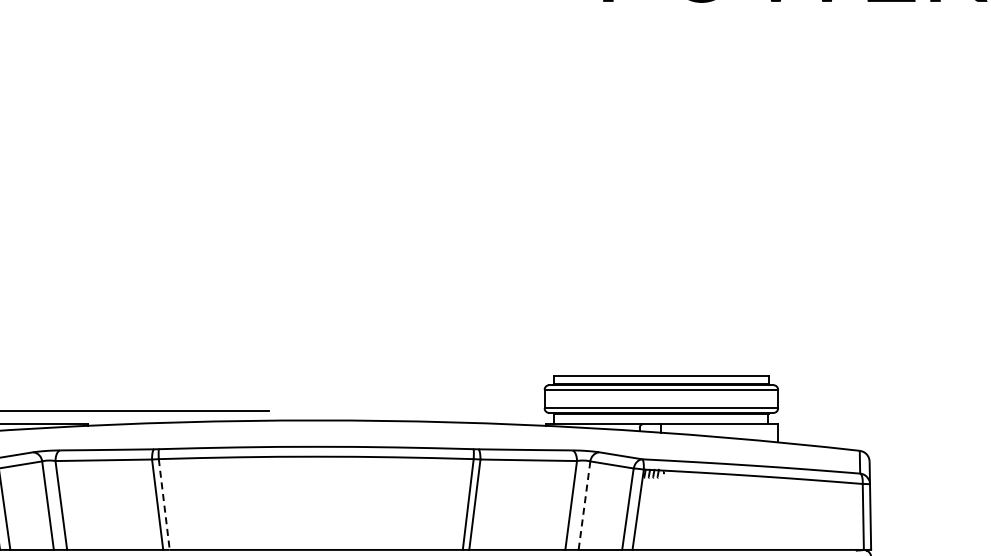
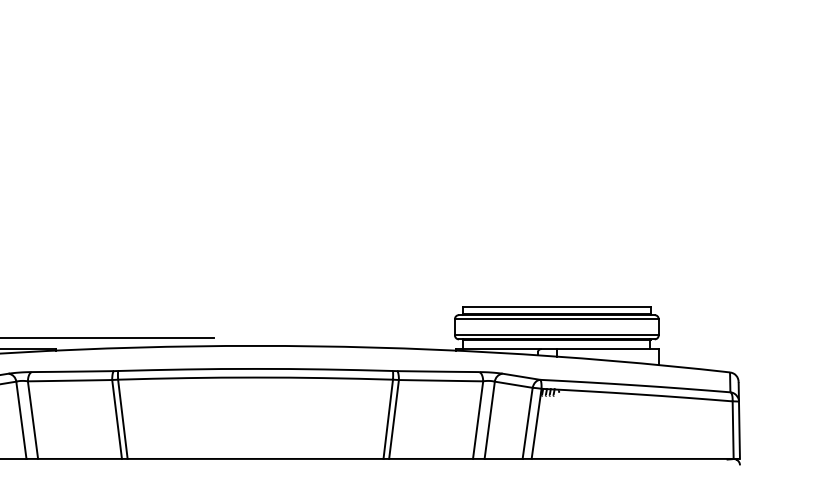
line: (164, 504) -> (123, 419), dashed -> solid
line: (584, 505) -> (489, 420), dashed -> solid

